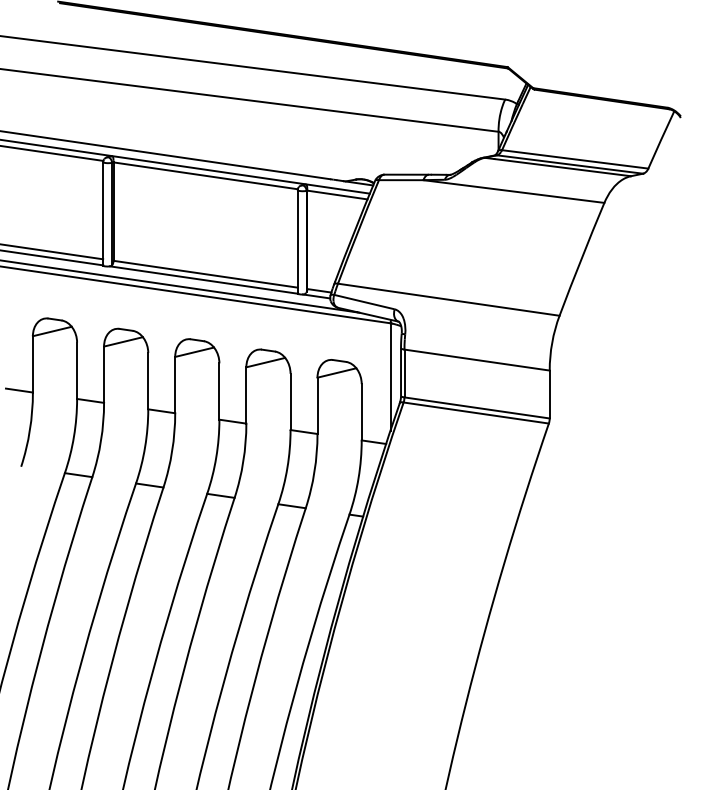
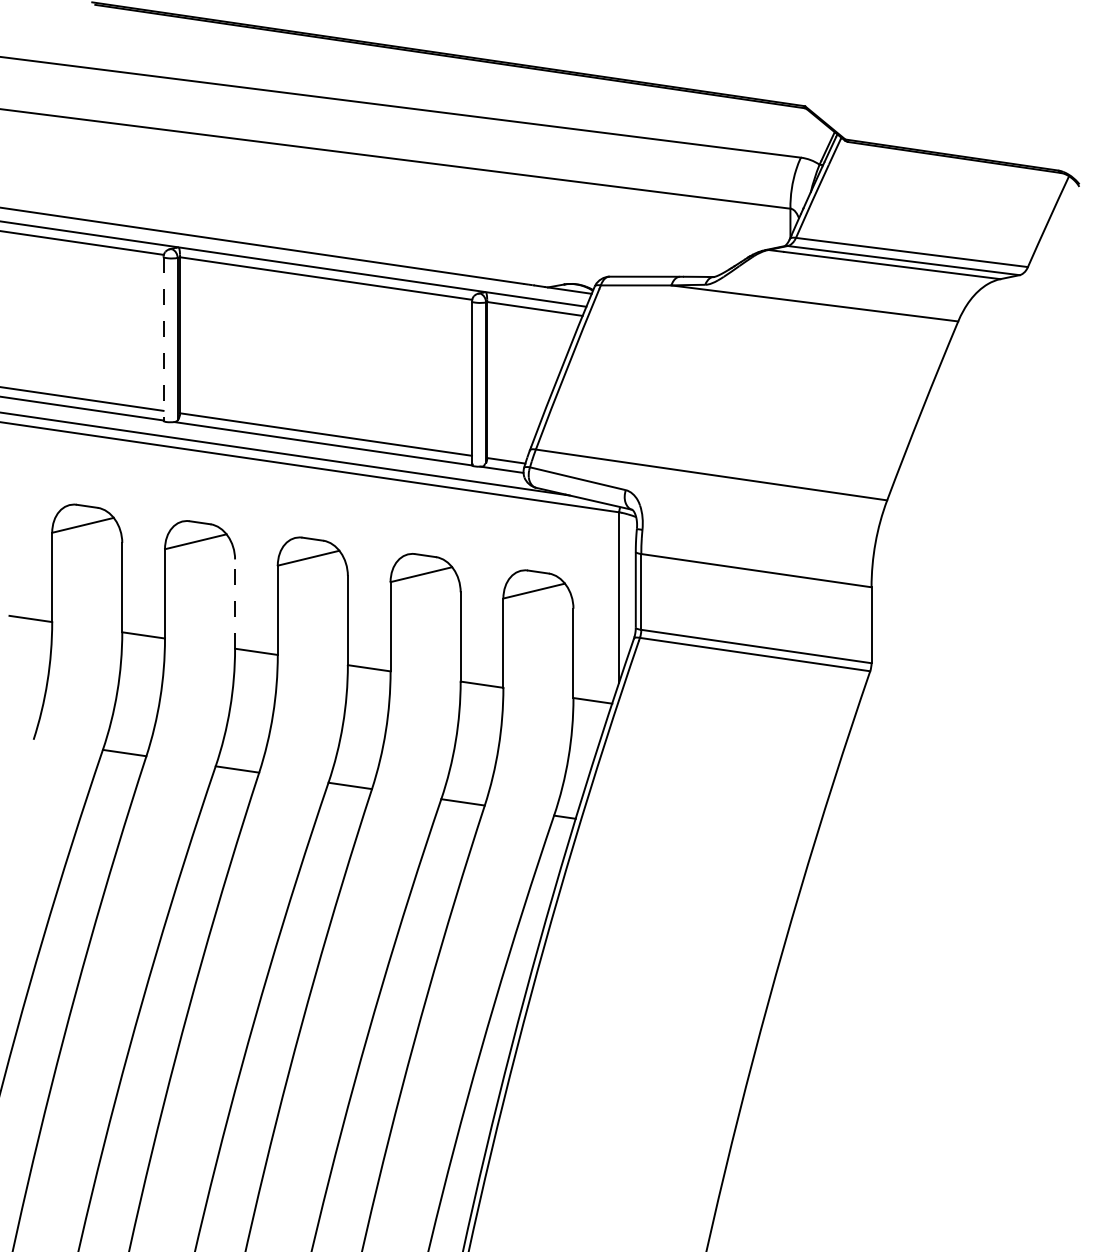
line: (103, 213) -> (164, 338), solid -> dashed
line: (148, 380) -> (235, 603), solid -> dashed

